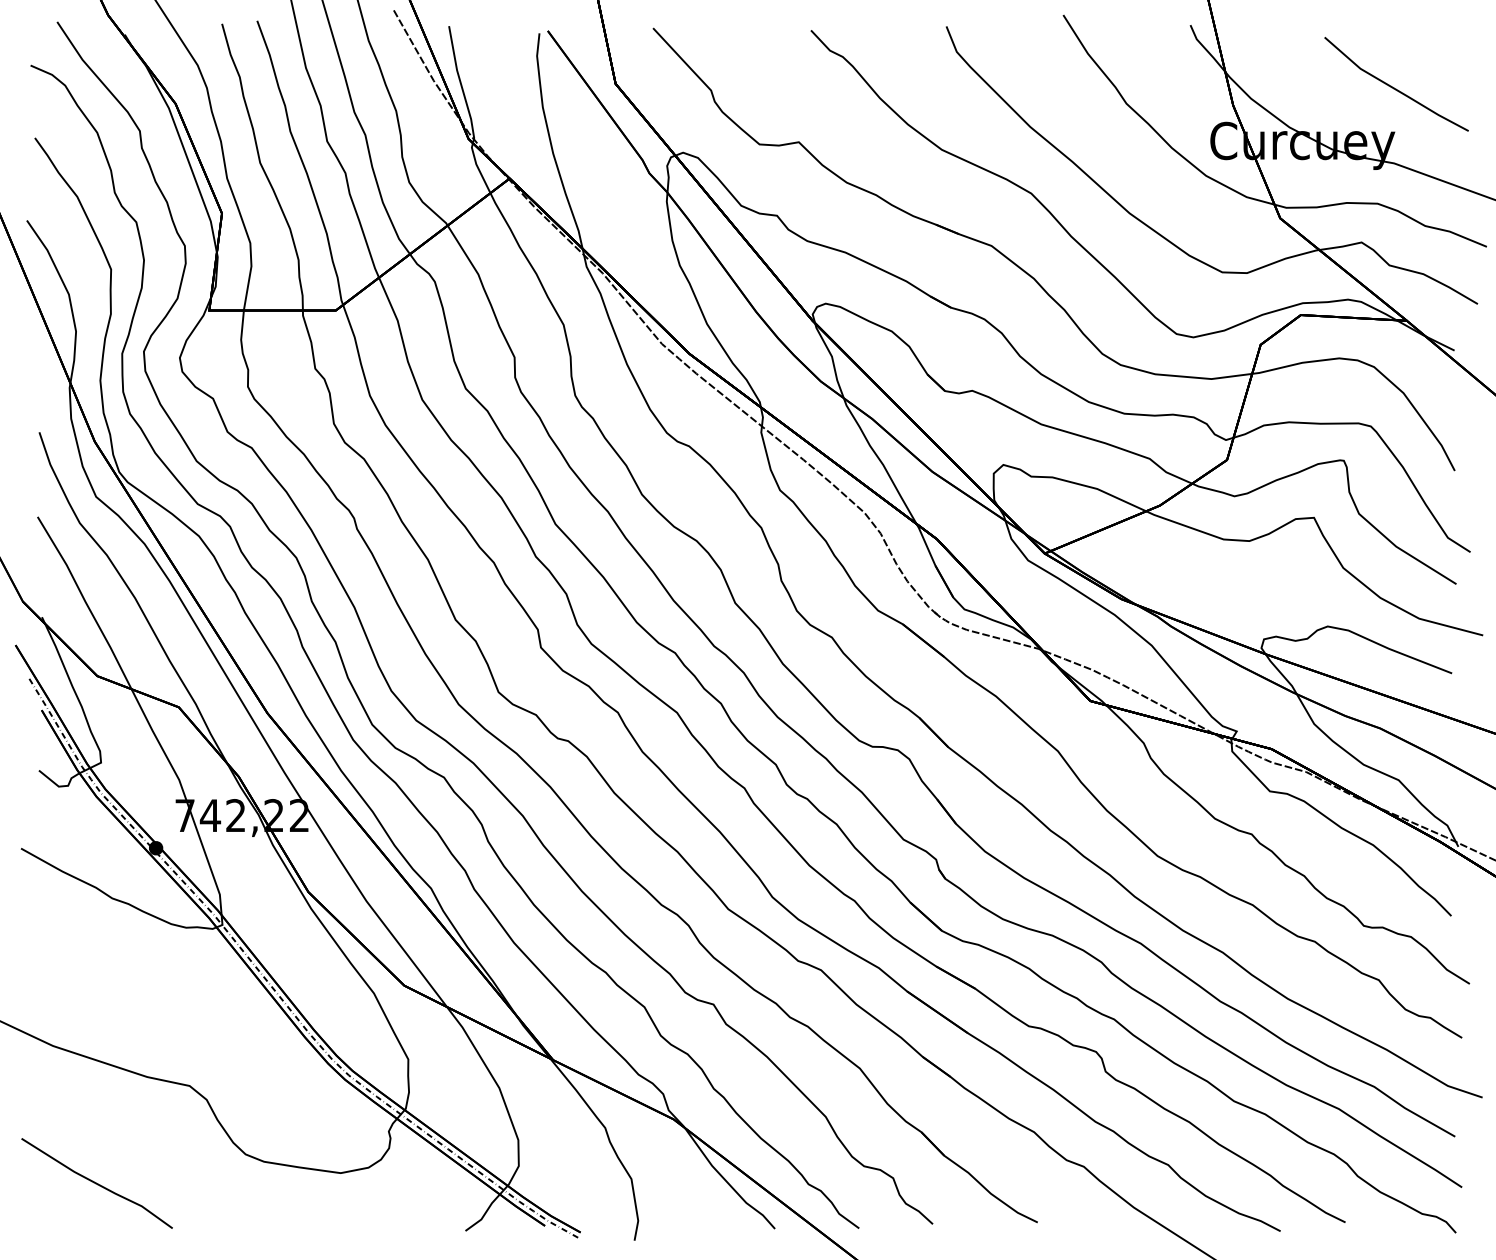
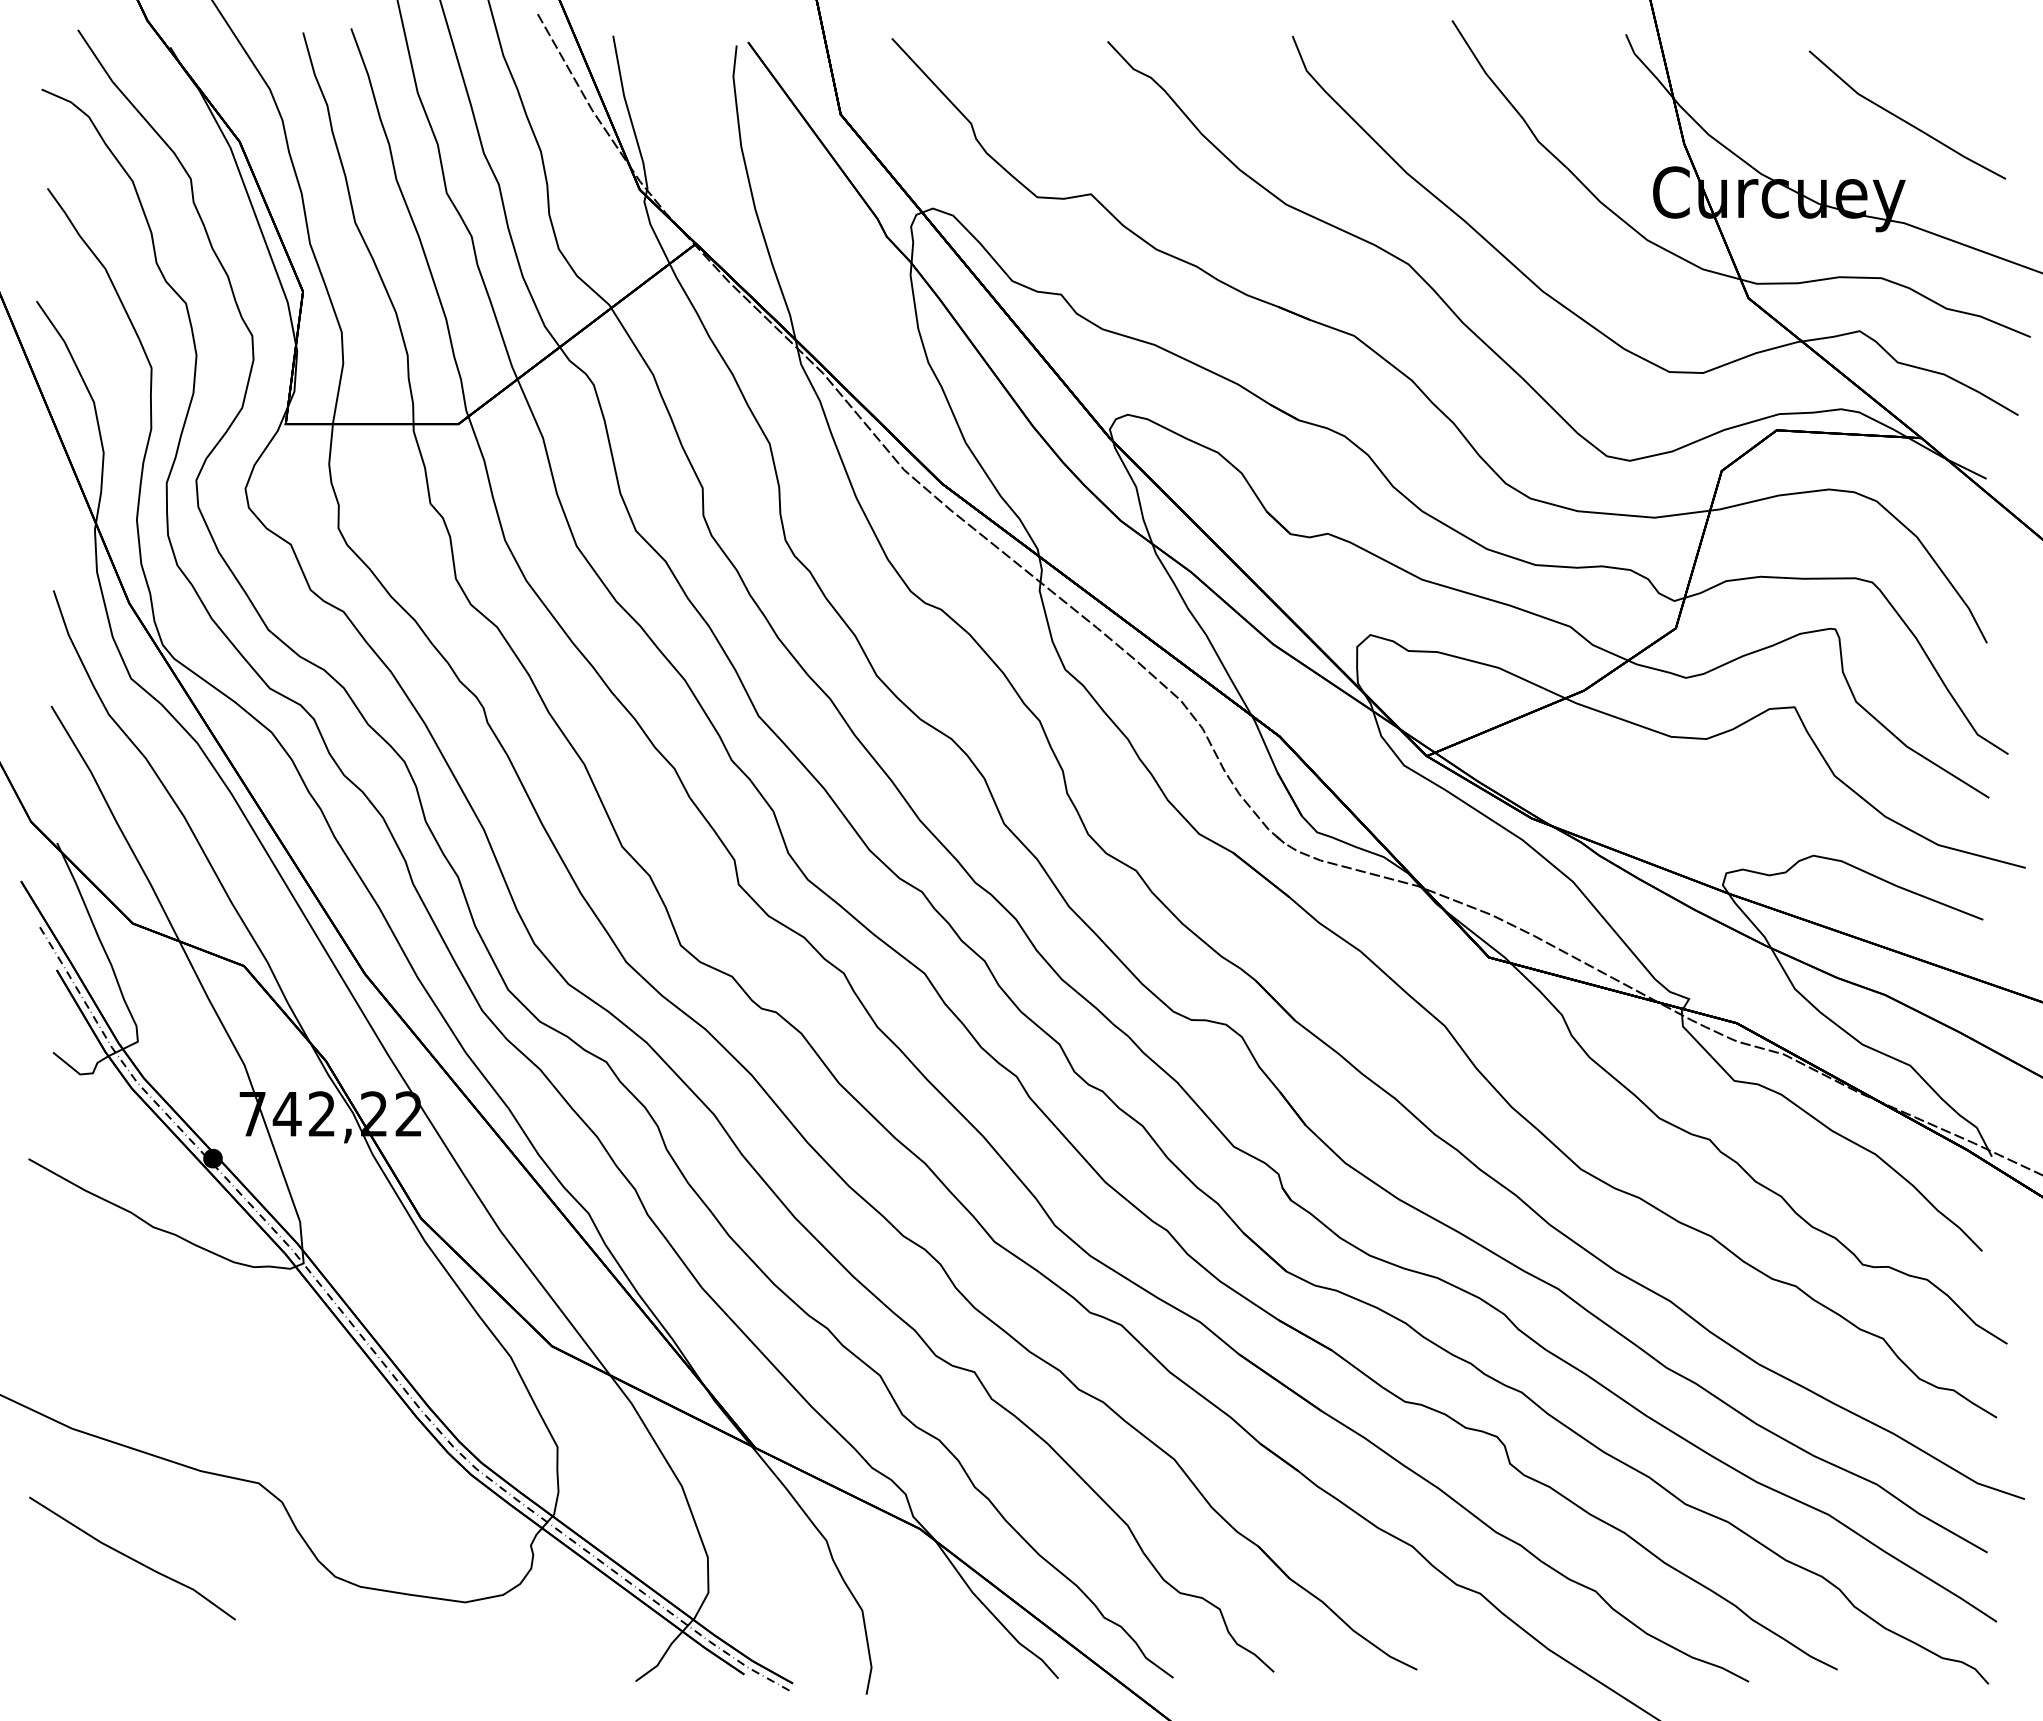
line: (97, 1183) -> (132, 1558), moved

